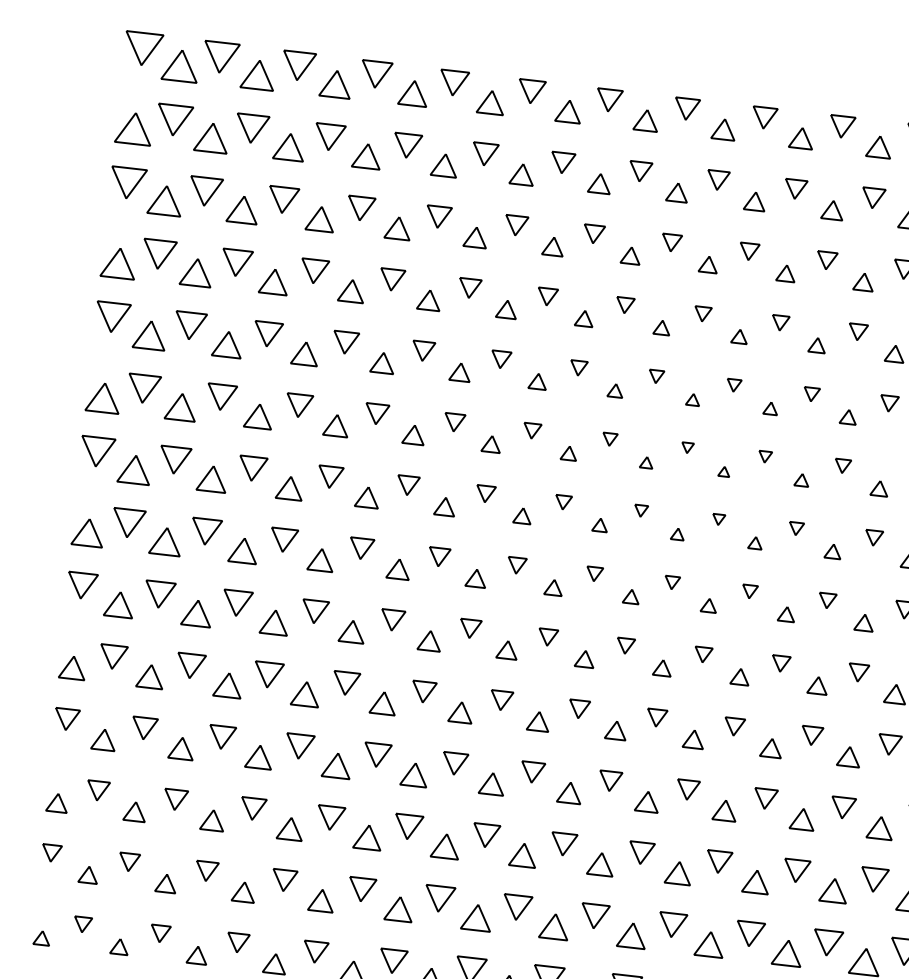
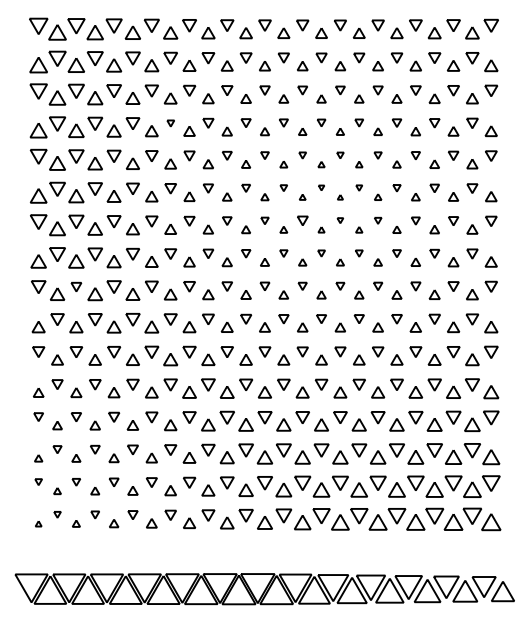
part: (391, 279) -> (170, 123), size x0.6
part: (640, 510) -> (302, 220), size x1.6
part: (160, 593) -> (76, 286), size x0.7

